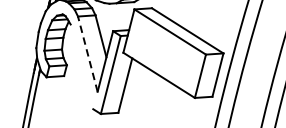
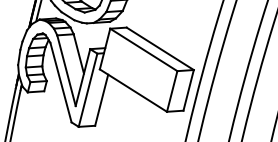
line: (87, 53) -> (66, 70), dashed -> solid
line: (81, 66) -> (60, 82), added

